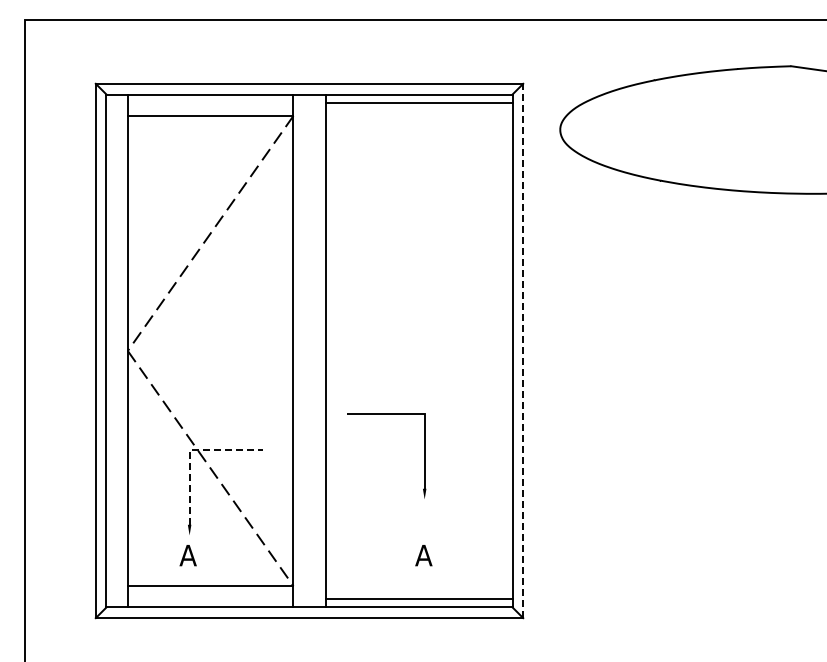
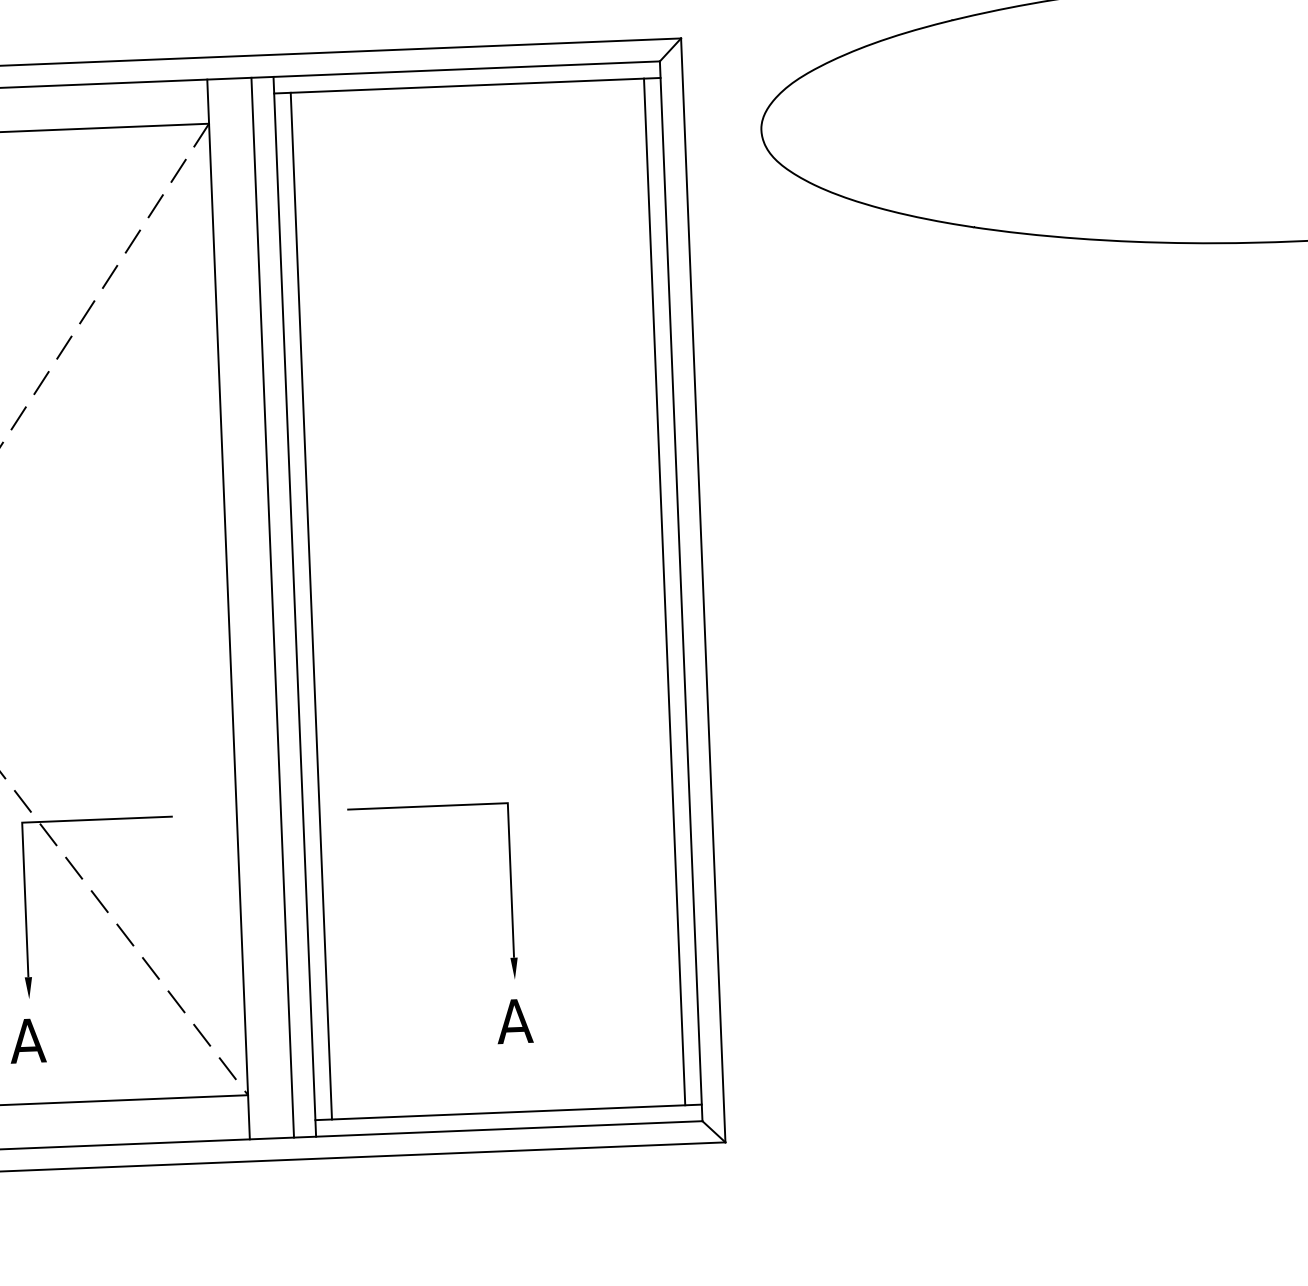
line: (314, 350) -> (271, 606), added
line: (333, 350) -> (311, 605), added
line: (504, 350) -> (664, 590), added
line: (523, 350) -> (703, 589), dashed -> solid
line: (189, 449) -> (21, 821), dashed -> solid
part: (424, 455) -> (510, 888), moved

